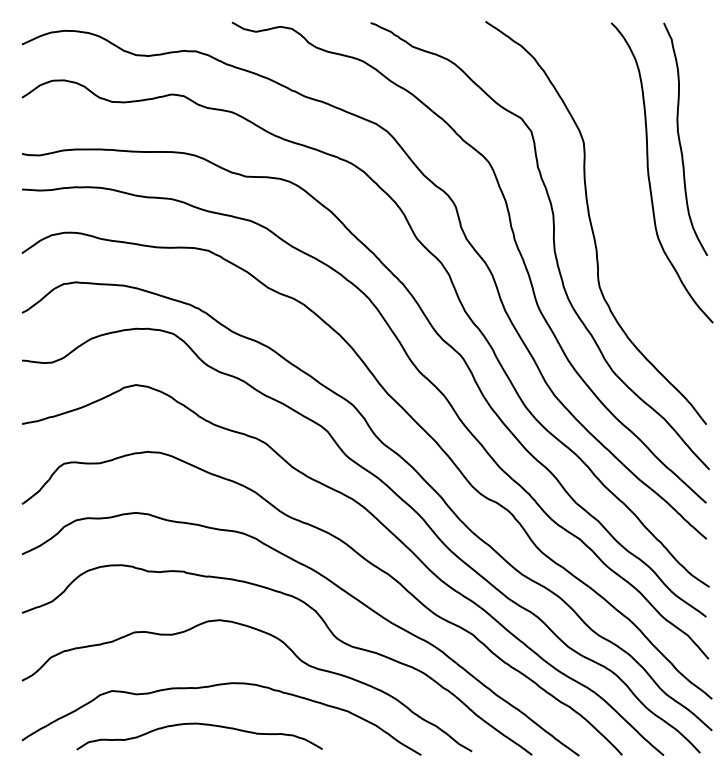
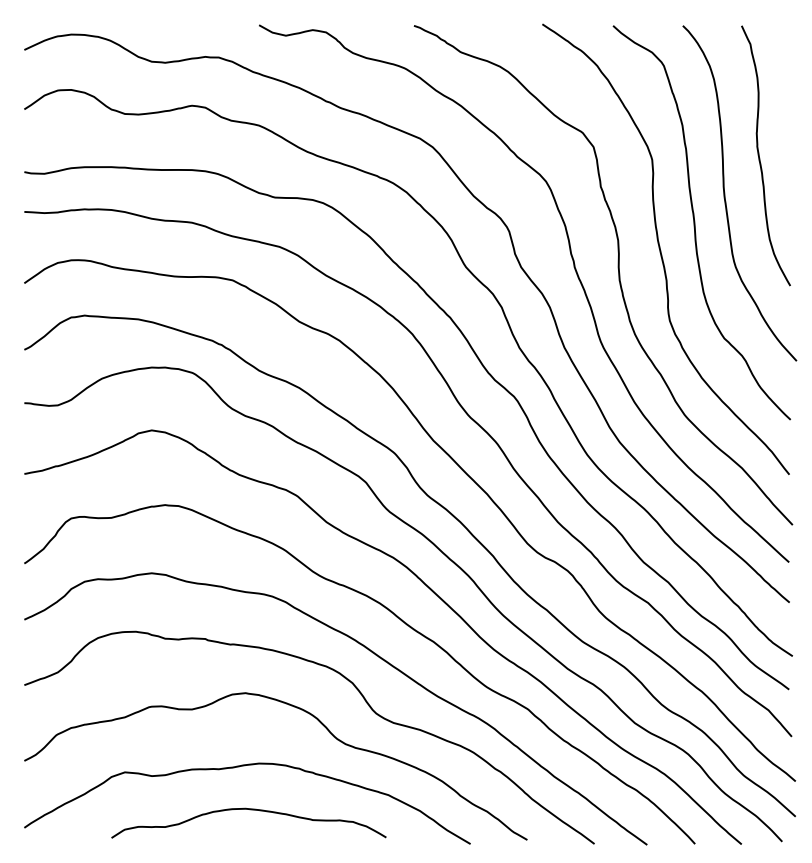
curve: (622, 198) -> (695, 222), added
curve: (201, 725) -> (250, 810), moved

